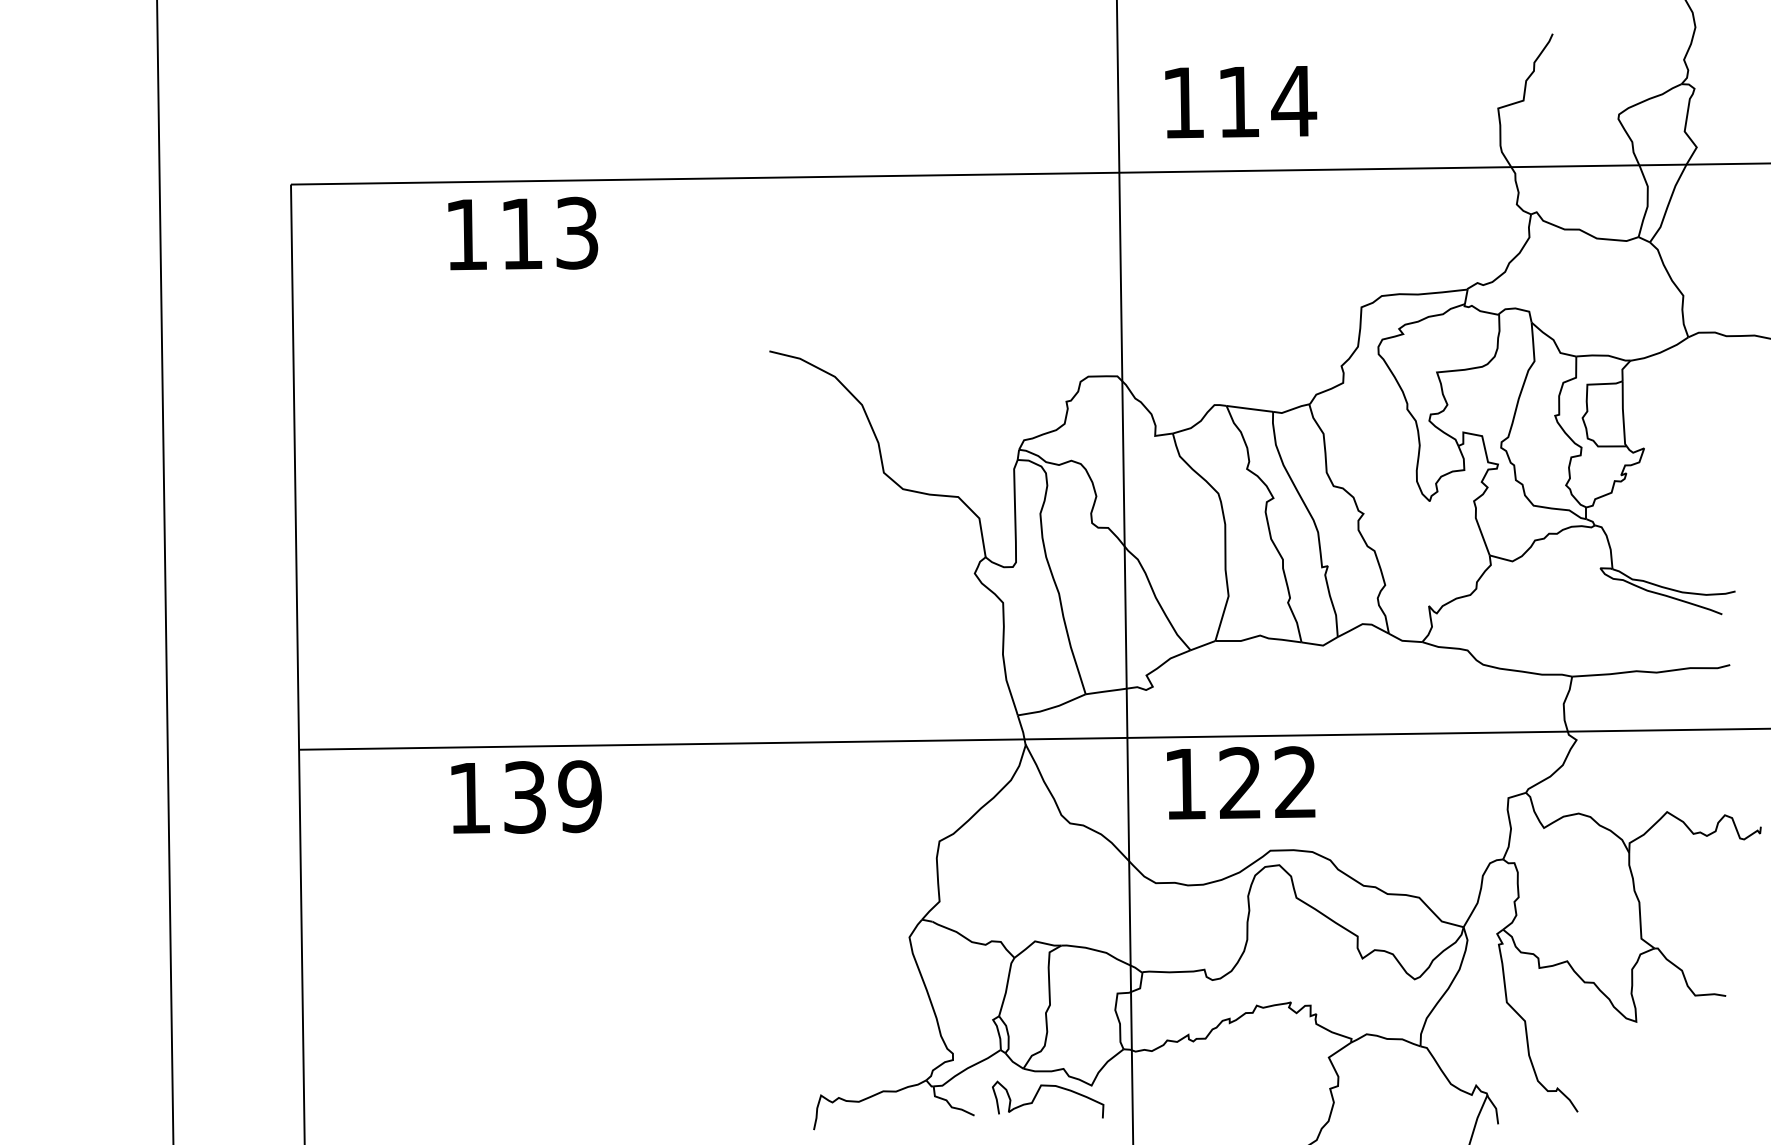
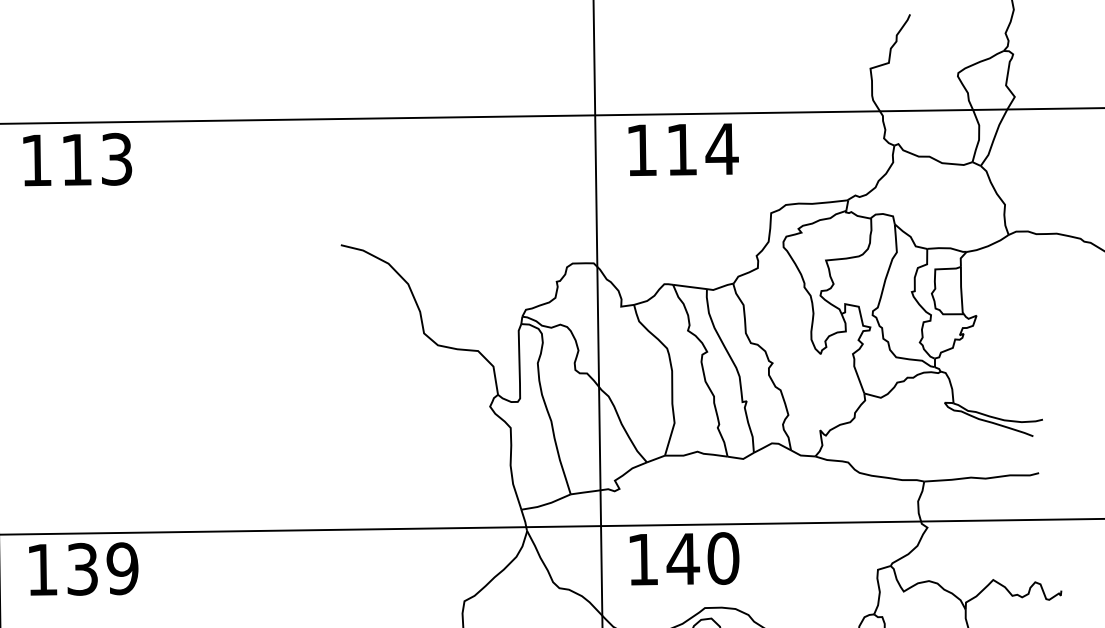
text: (1241, 102) -> (683, 150), moved
text: (523, 233) -> (77, 159), moved
text: (1267, 782) -> (702, 558), 122 -> 140
text: (526, 796) -> (83, 568), moved

